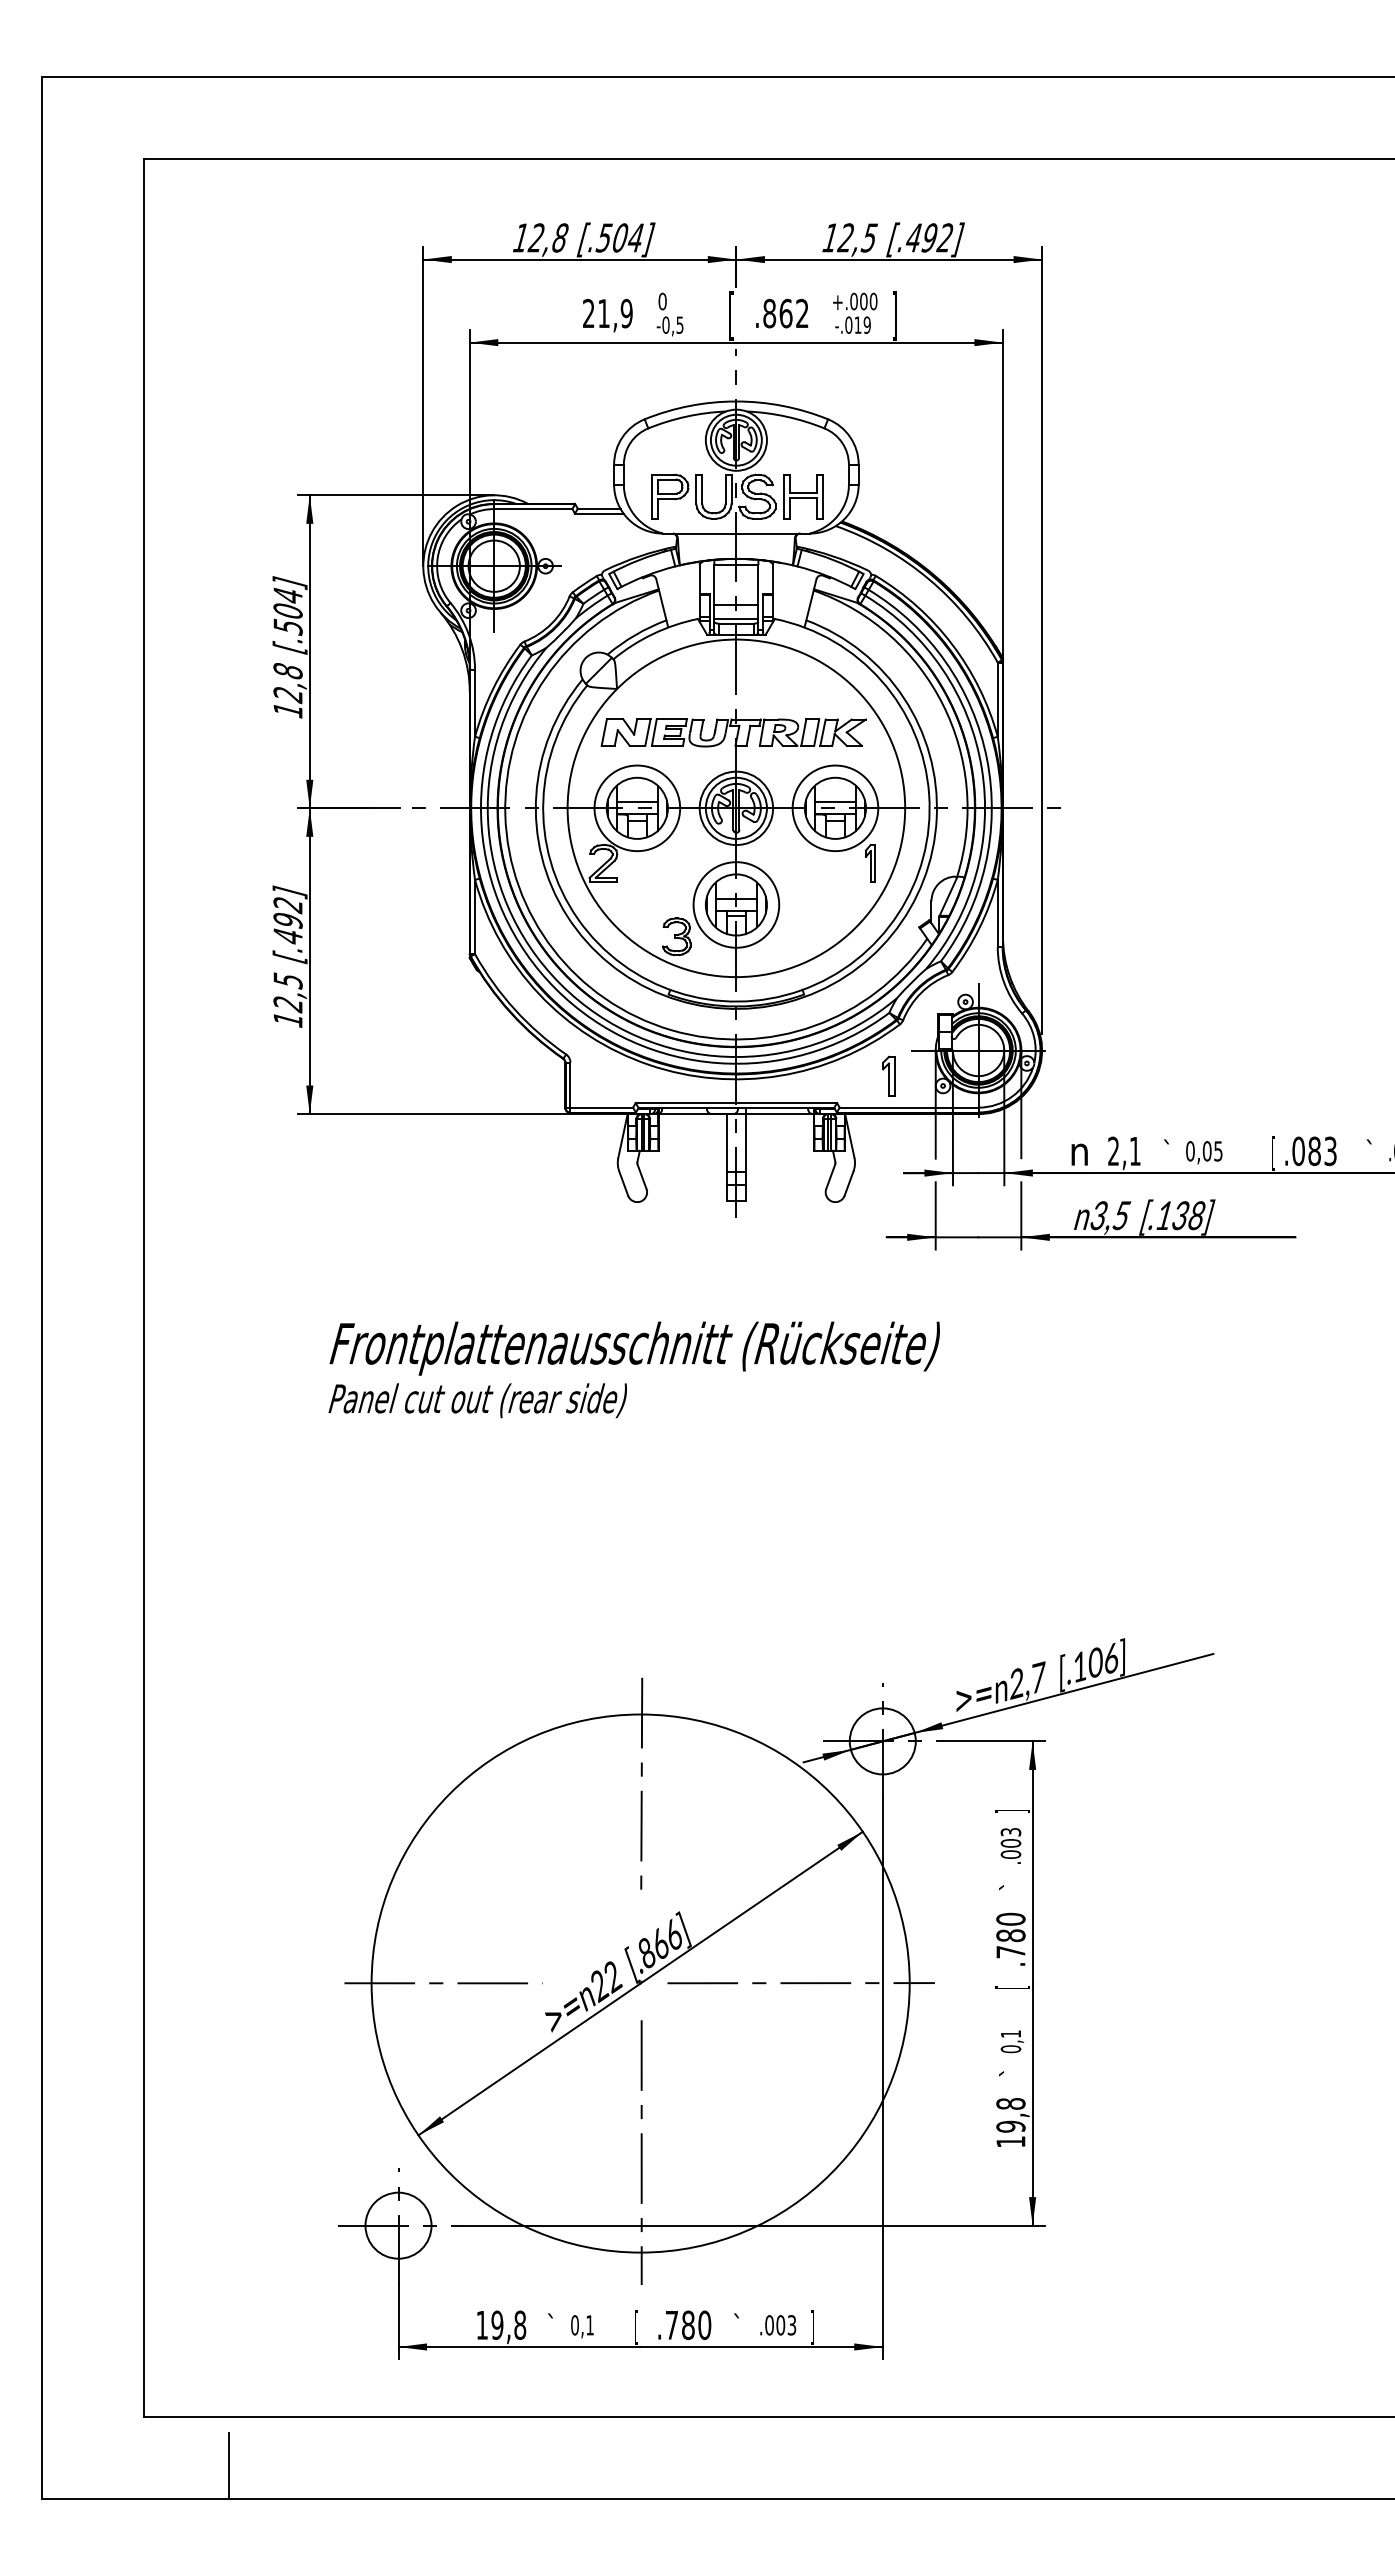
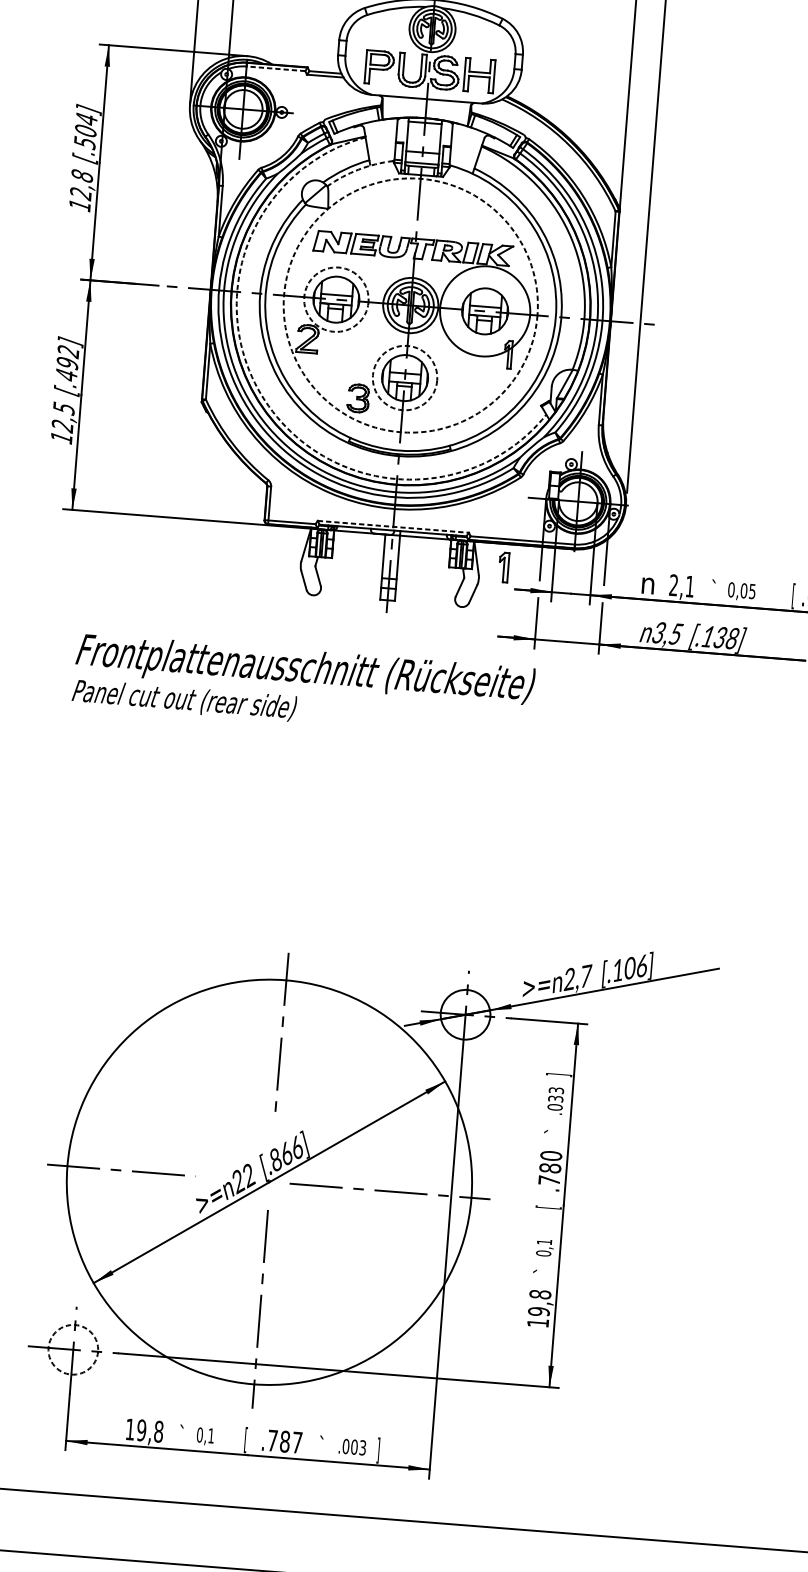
line: (532, 509) -> (275, 69), solid -> dashed
arc: (653, 633) -> (358, 169), solid -> dashed
circle: (637, 808) -> (336, 299), solid -> dashed
circle: (736, 808) -> (410, 305), solid -> dashed
circle: (835, 808) -> (485, 311), size x1.4
circle: (736, 904) -> (405, 377), solid -> dashed
arc: (553, 949) -> (265, 400), solid -> dashed
part: (888, 1075) -> (503, 566), moved
line: (736, 1103) -> (393, 527), solid -> dashed
text: (633, 1369) -> (303, 686), moved
text: (1010, 1843) -> (555, 1099), .003 -> .033
circle: (398, 2225) -> (73, 1349), solid -> dashed
text: (704, 2324) -> (297, 1442), .780 -> .787

